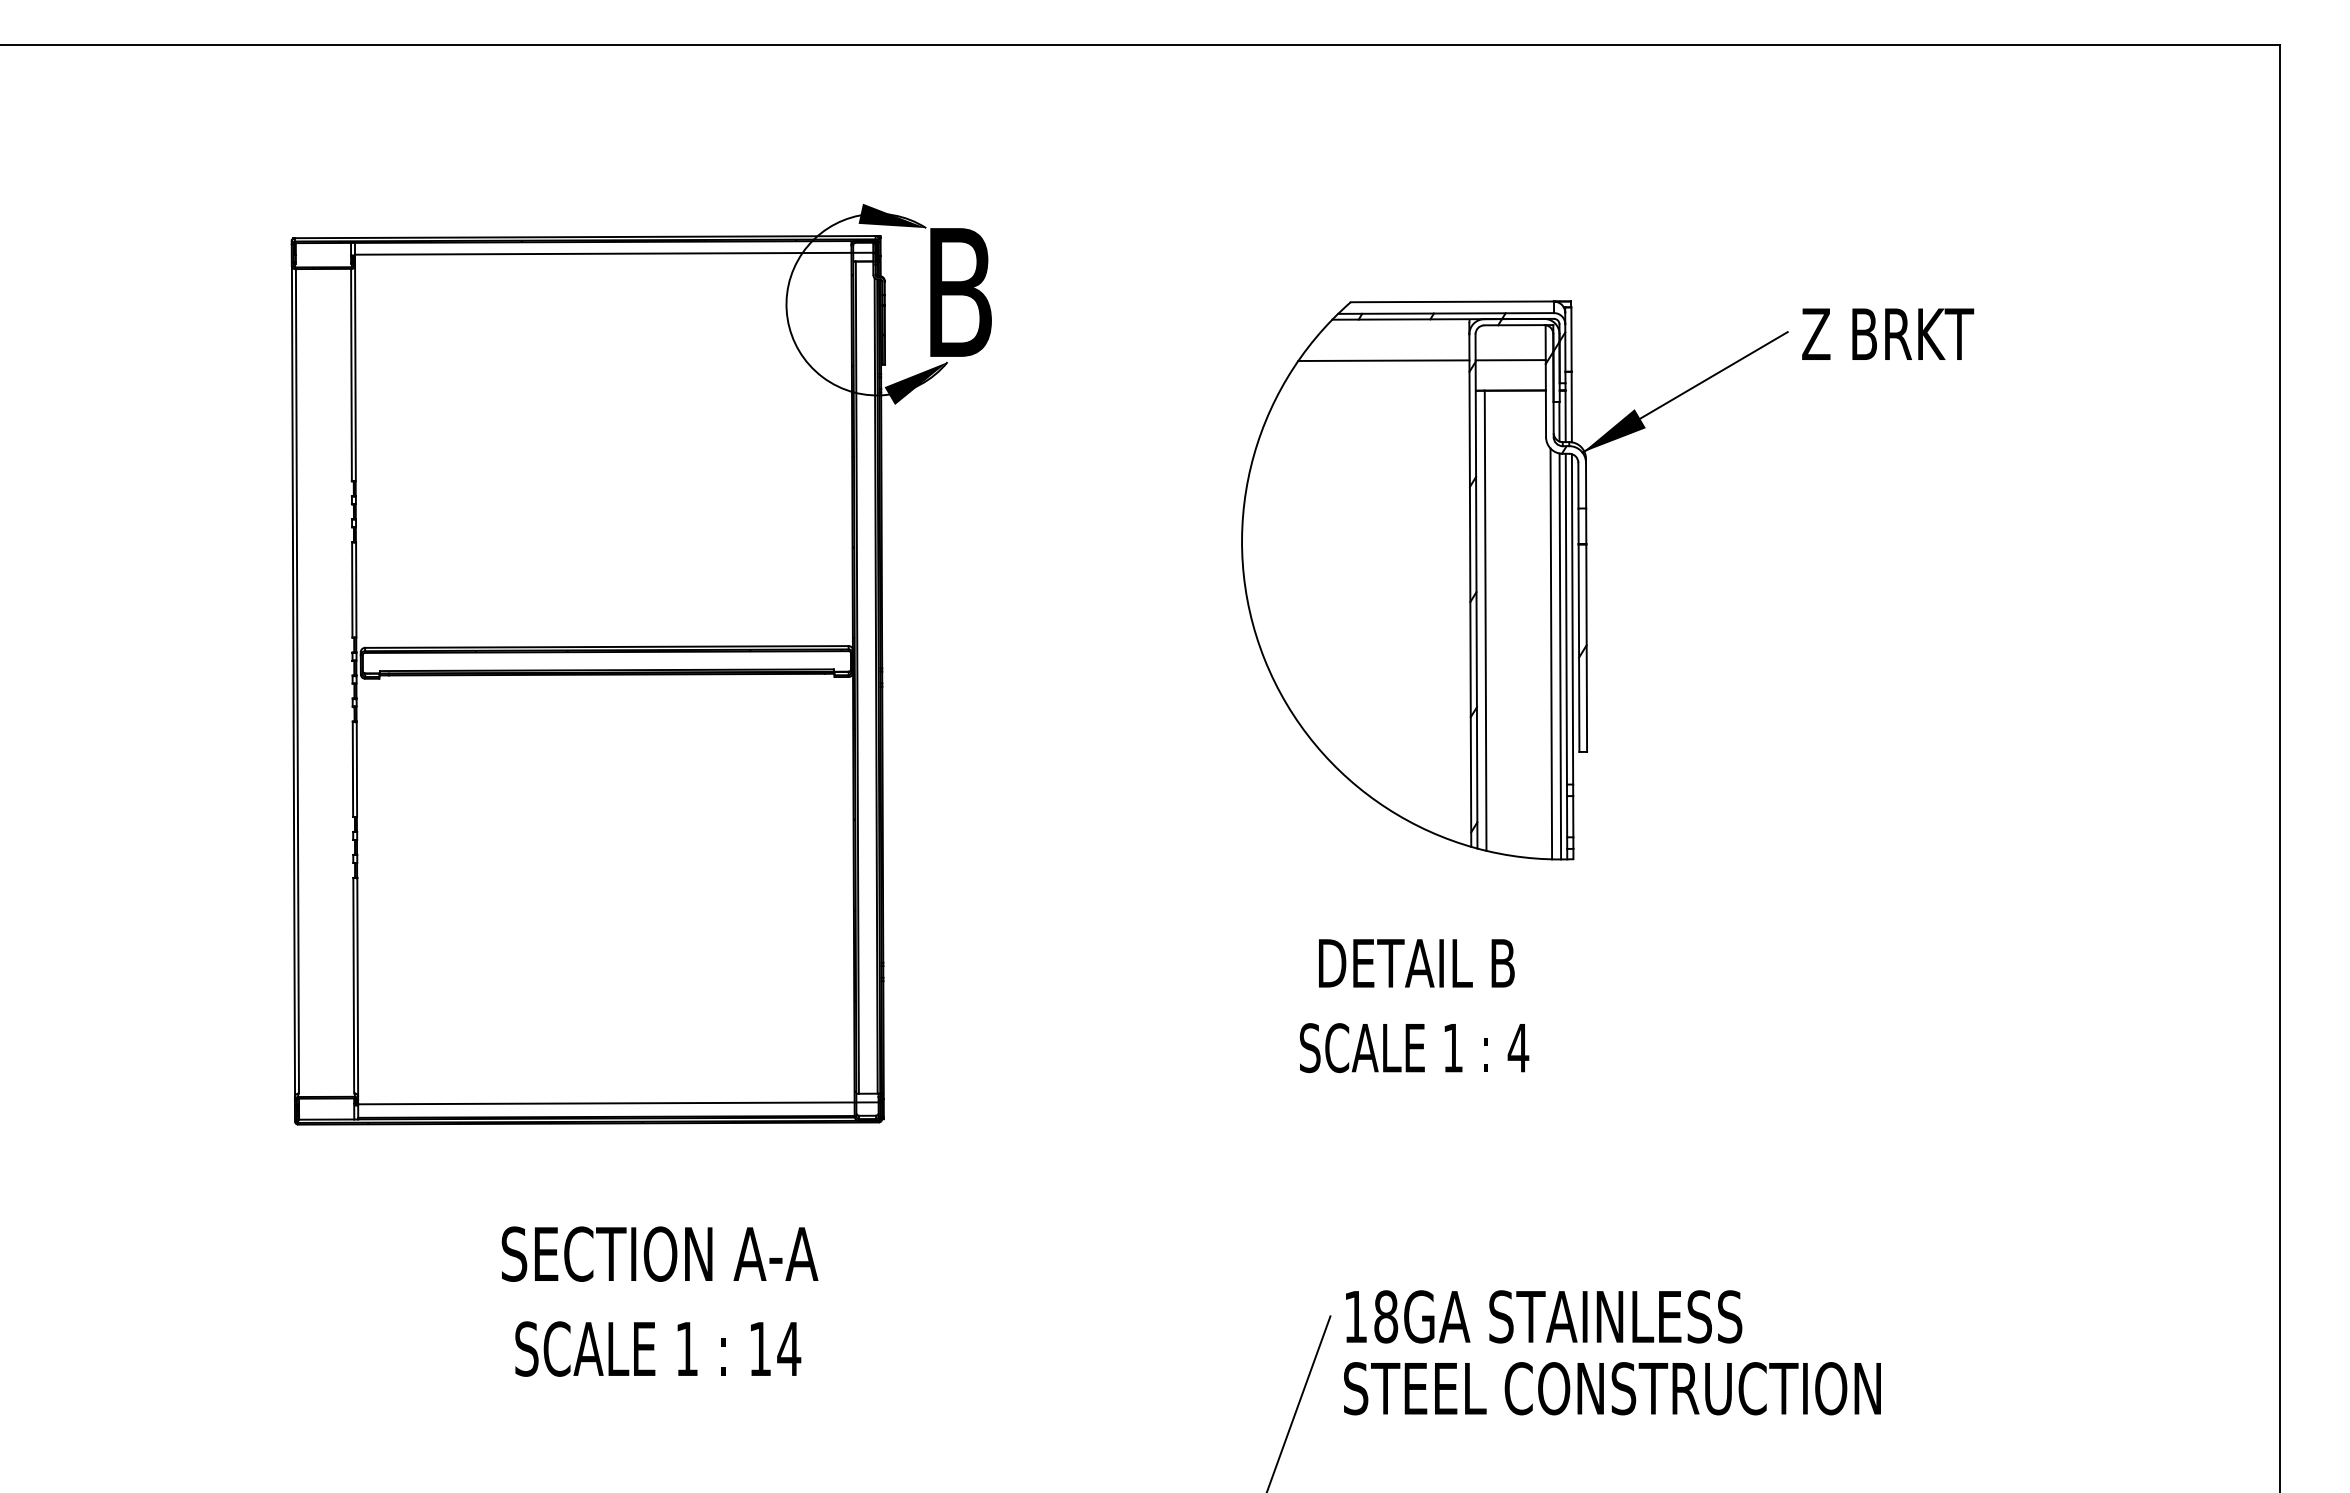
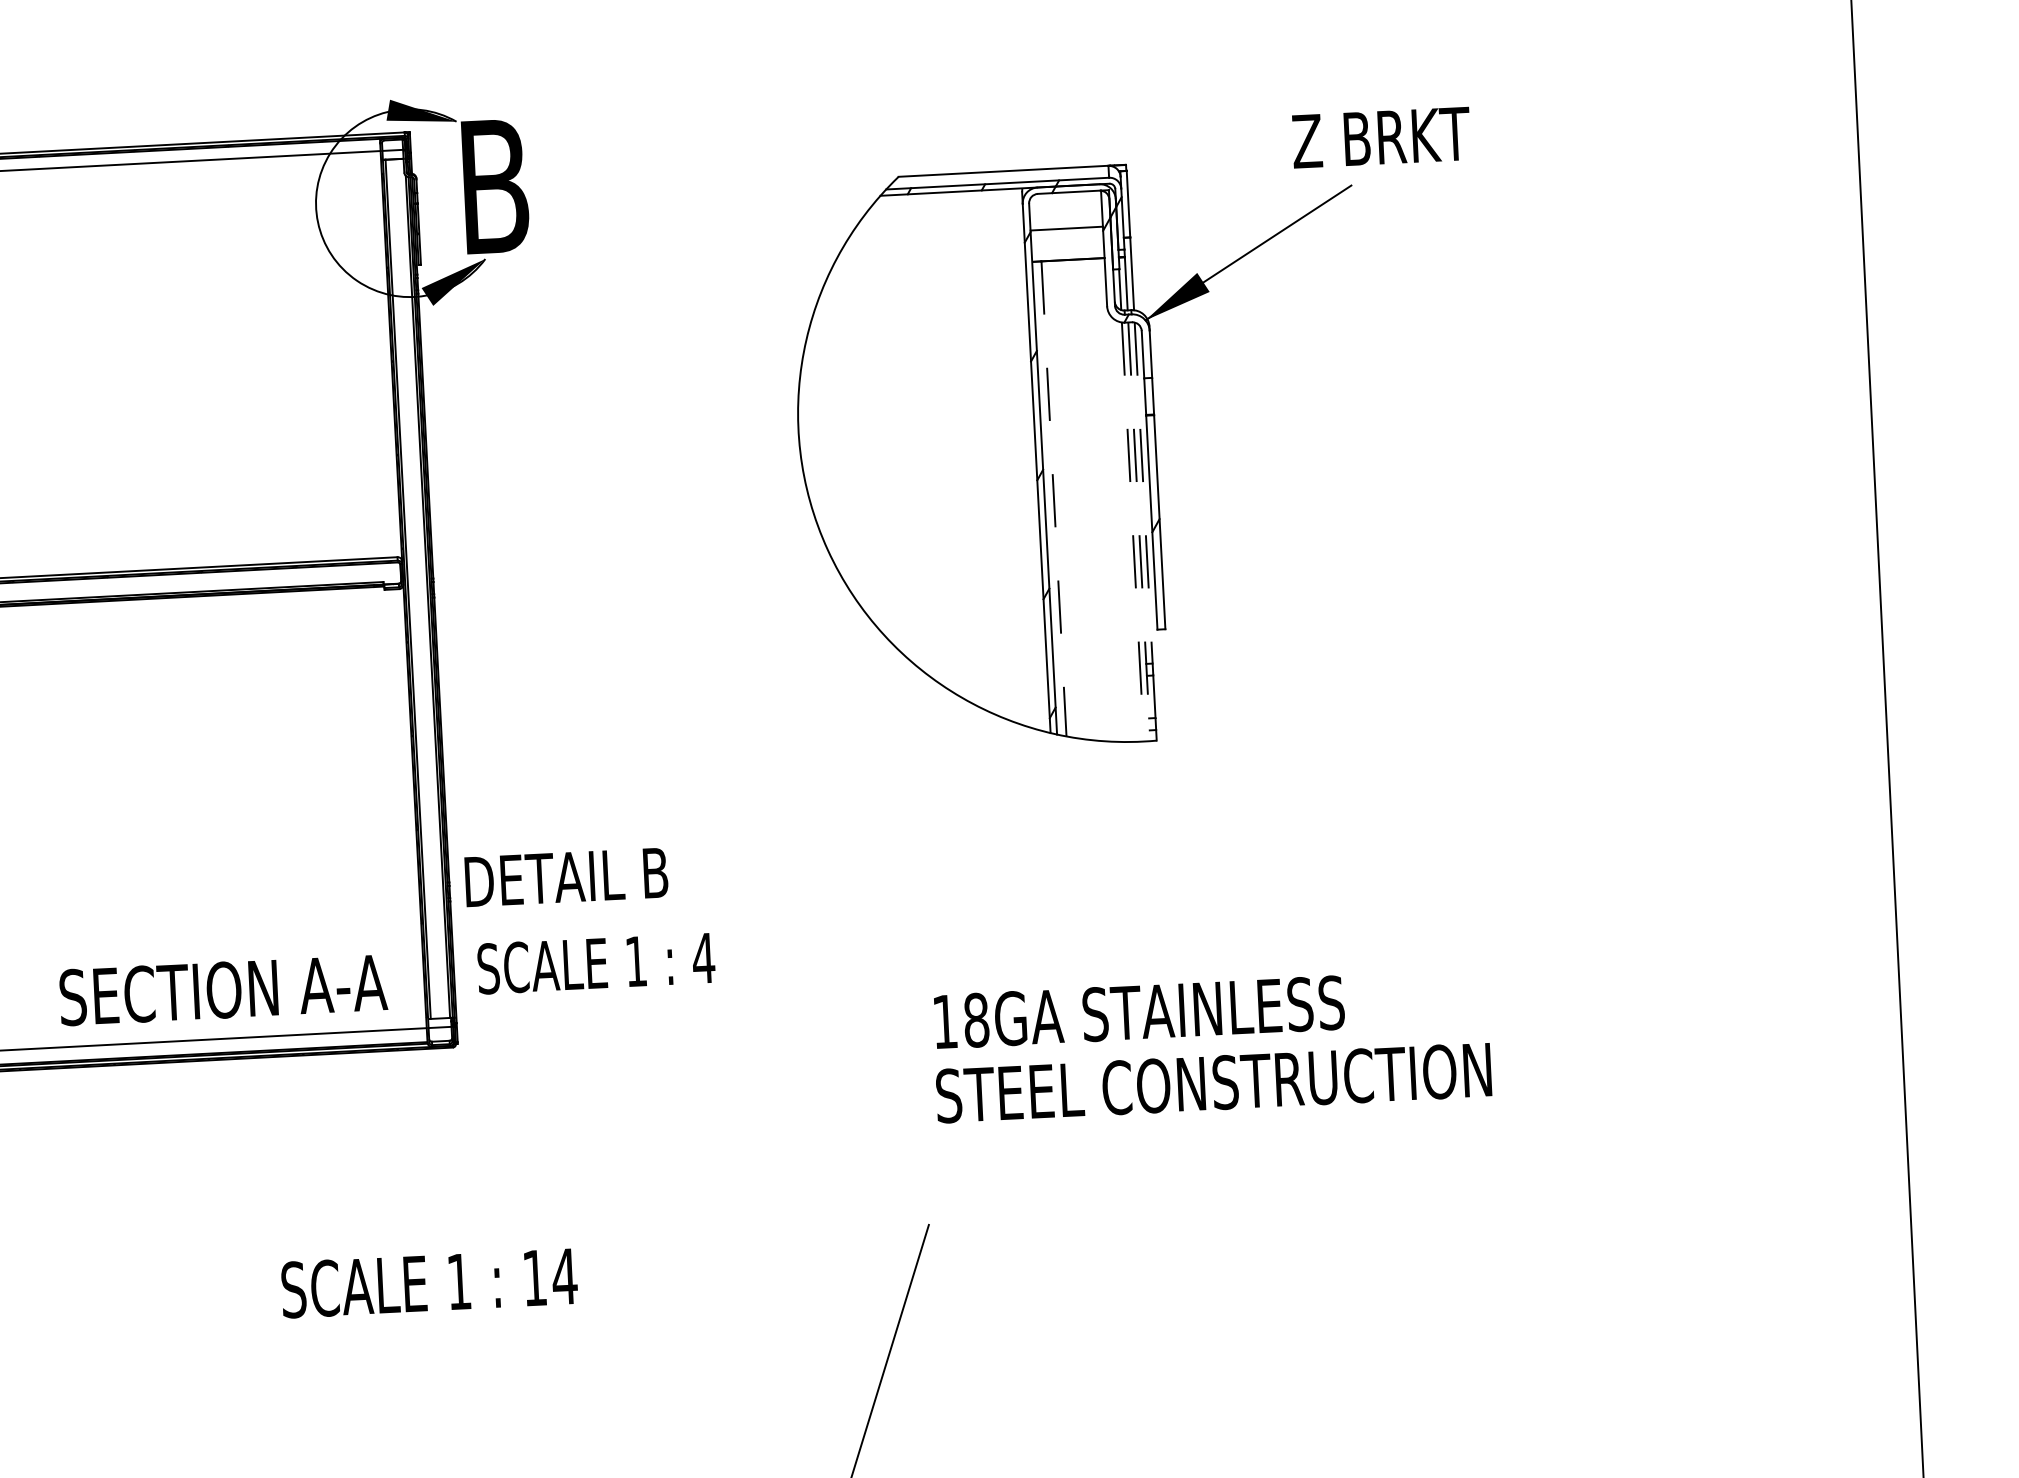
text: (1888, 333) -> (1381, 136), moved
line: (1383, 360) -> (935, 235), removed
line: (1572, 619) -> (1143, 493), solid -> dashed
line: (1485, 621) -> (1053, 499), solid -> dashed
line: (1551, 653) -> (1123, 529), removed
line: (1560, 656) -> (1133, 532), solid -> dashed
line: (1566, 656) -> (1139, 531), solid -> dashed
text: (1416, 963) -> (566, 877), moved
text: (1414, 1048) -> (596, 964), moved
text: (659, 1253) -> (222, 989), moved
text: (658, 1348) -> (429, 1282), moved
text: (1612, 1352) -> (1212, 1045), moved

